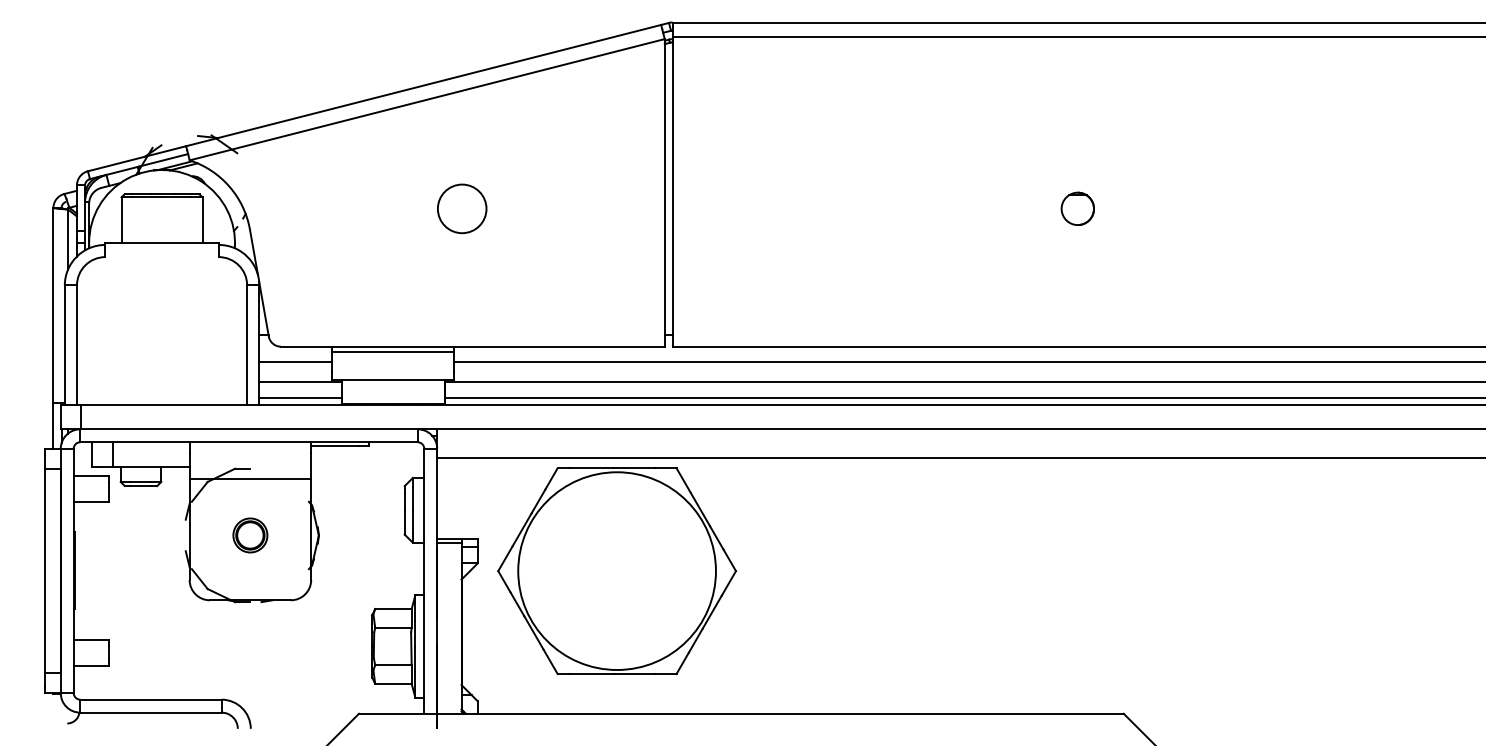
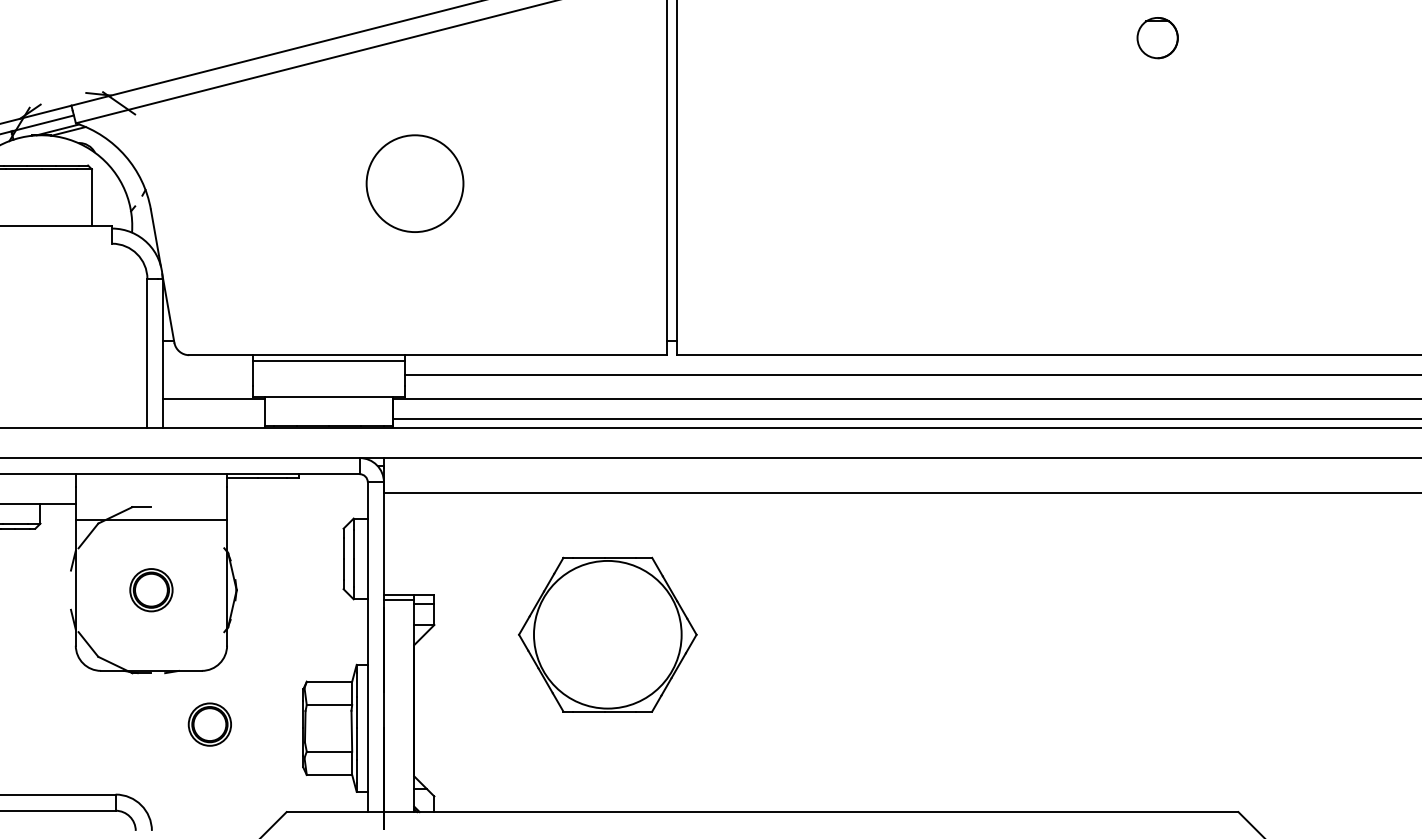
circle: (461, 208) -> (414, 183), size x1.6
part: (1077, 208) -> (1157, 37), moved
line: (295, 362) -> (207, 374), removed
line: (300, 398) -> (213, 419), removed
part: (616, 571) -> (607, 635), size x0.6
part: (297, 643) -> (210, 724), added

